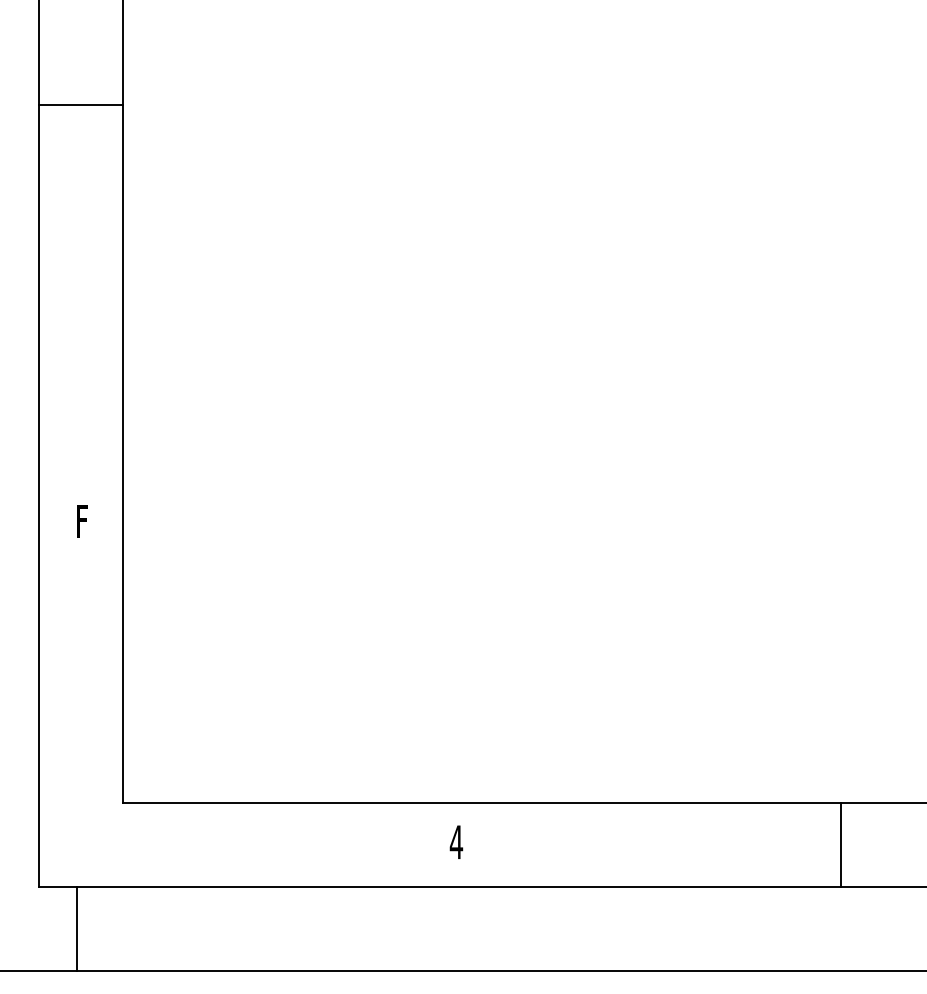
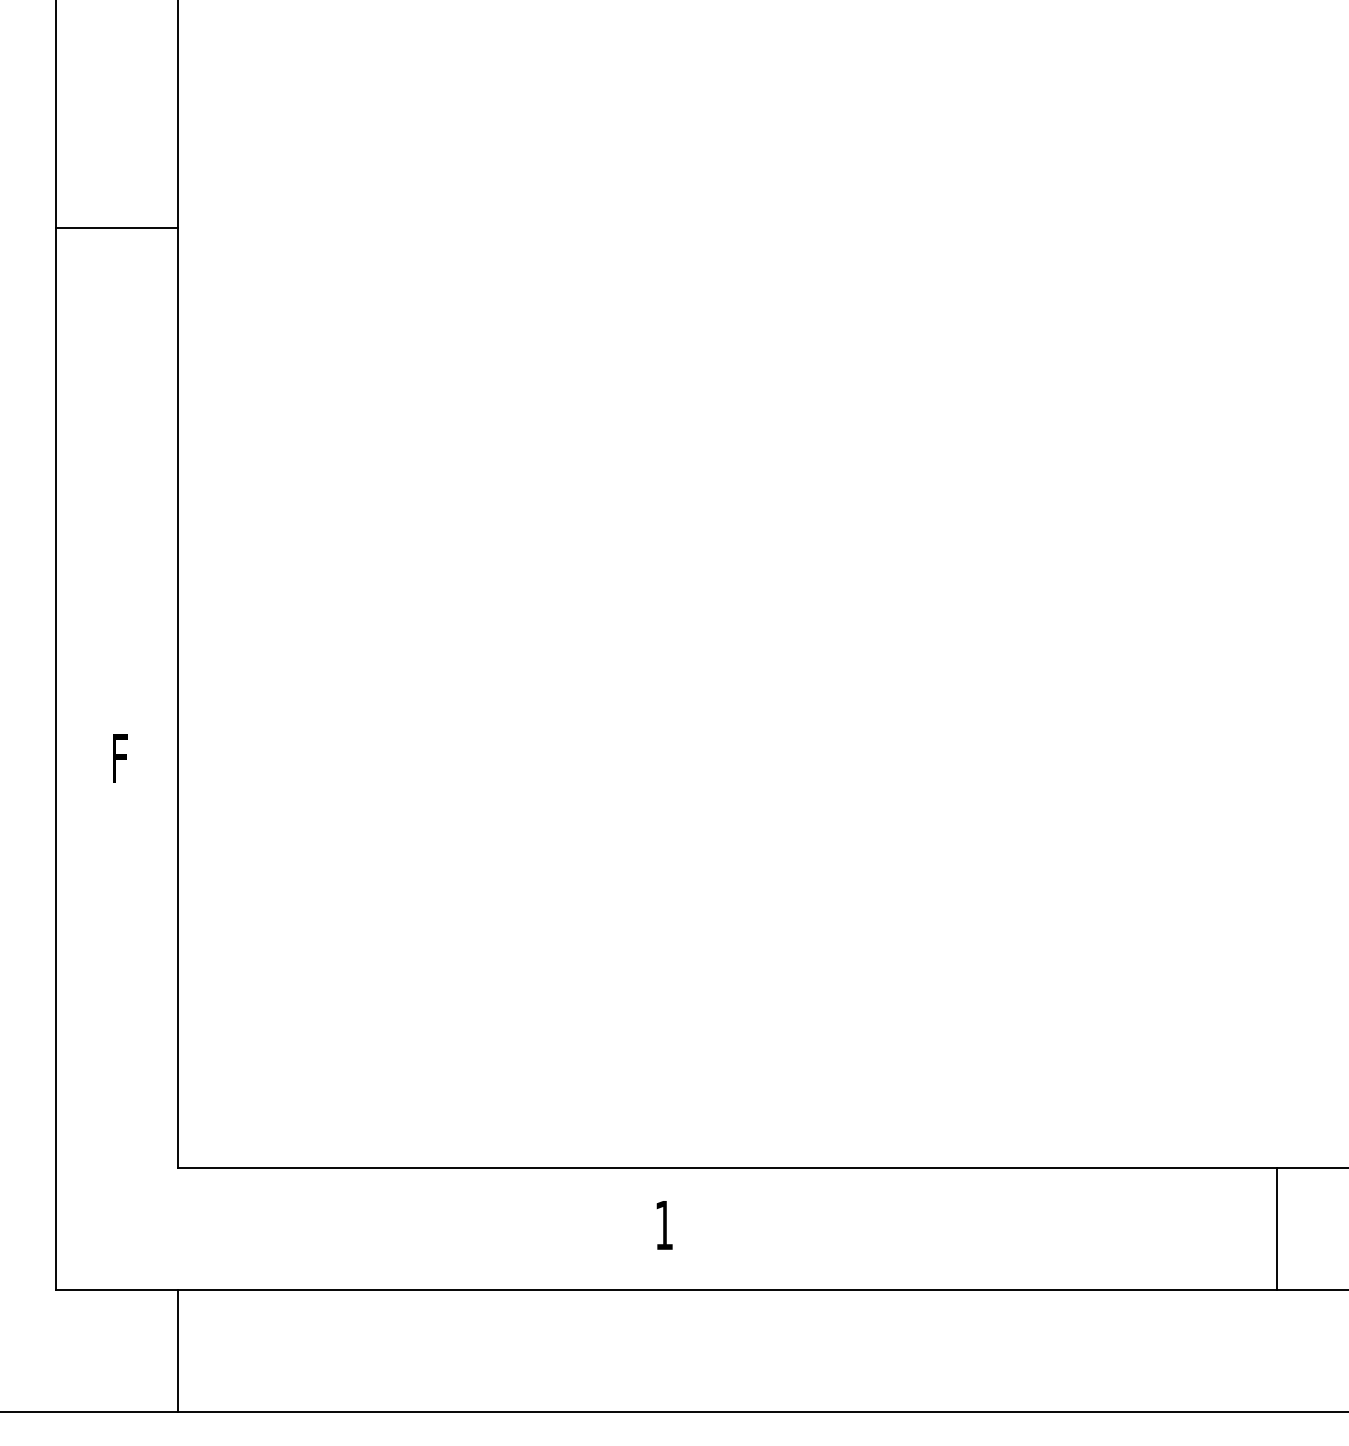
line: (80, 104) -> (117, 227), moved
text: (456, 842) -> (664, 1225), 4 -> 1
line: (840, 845) -> (1276, 1229), moved
line: (76, 928) -> (178, 1350), moved

